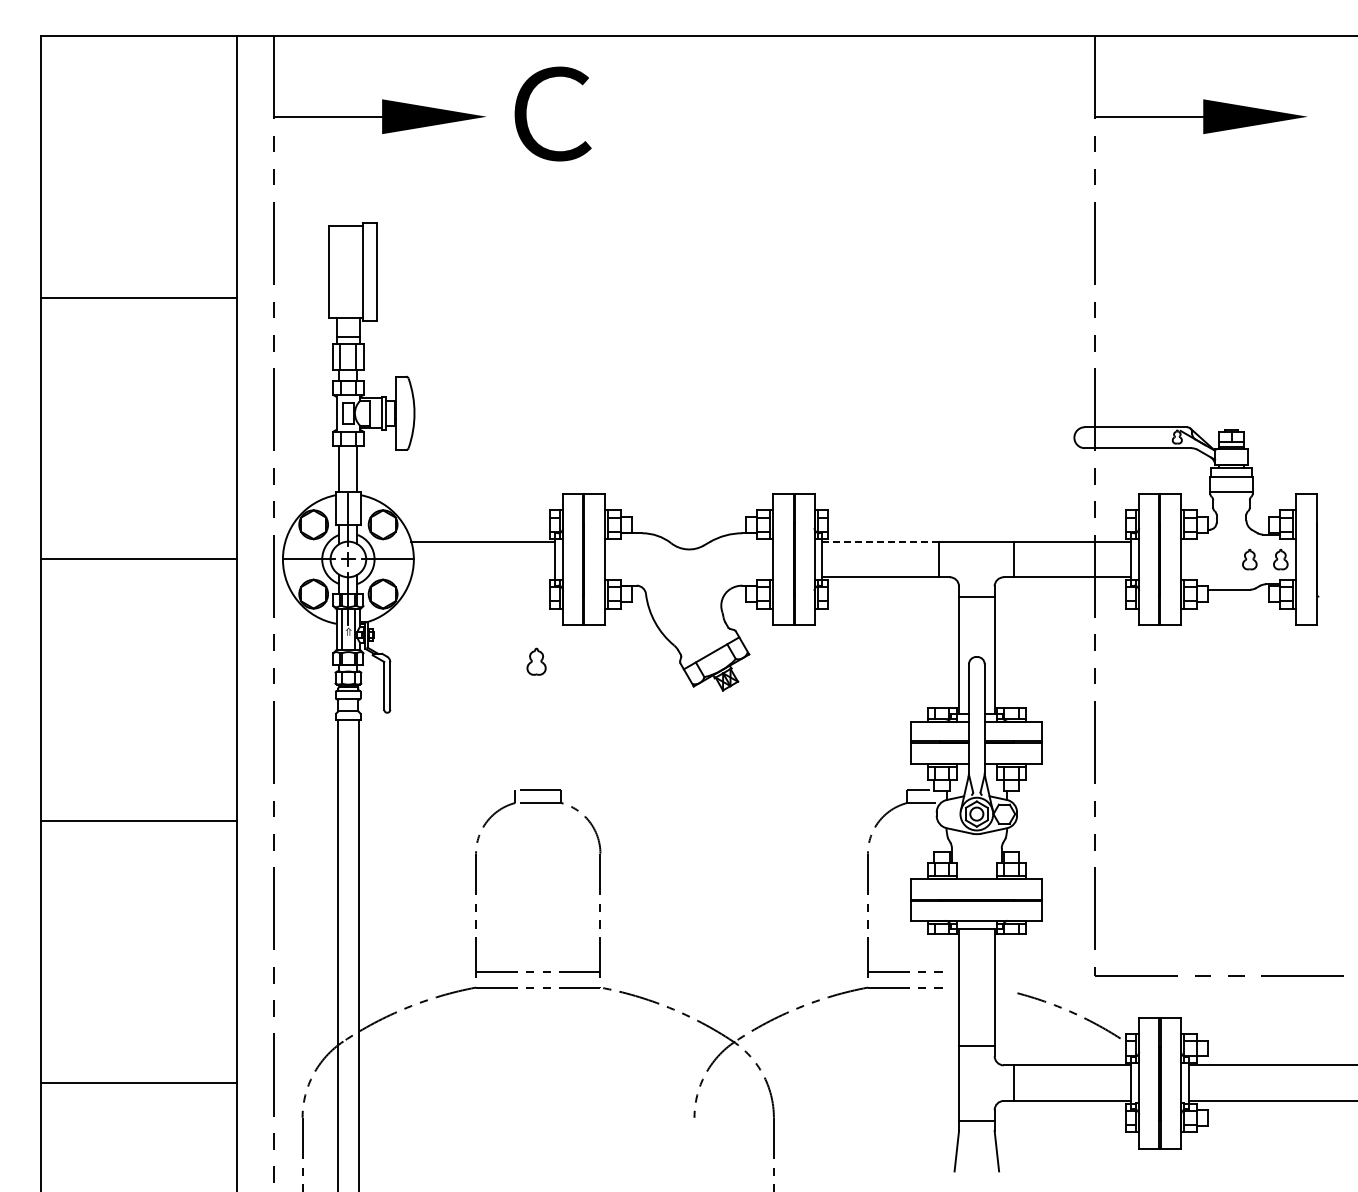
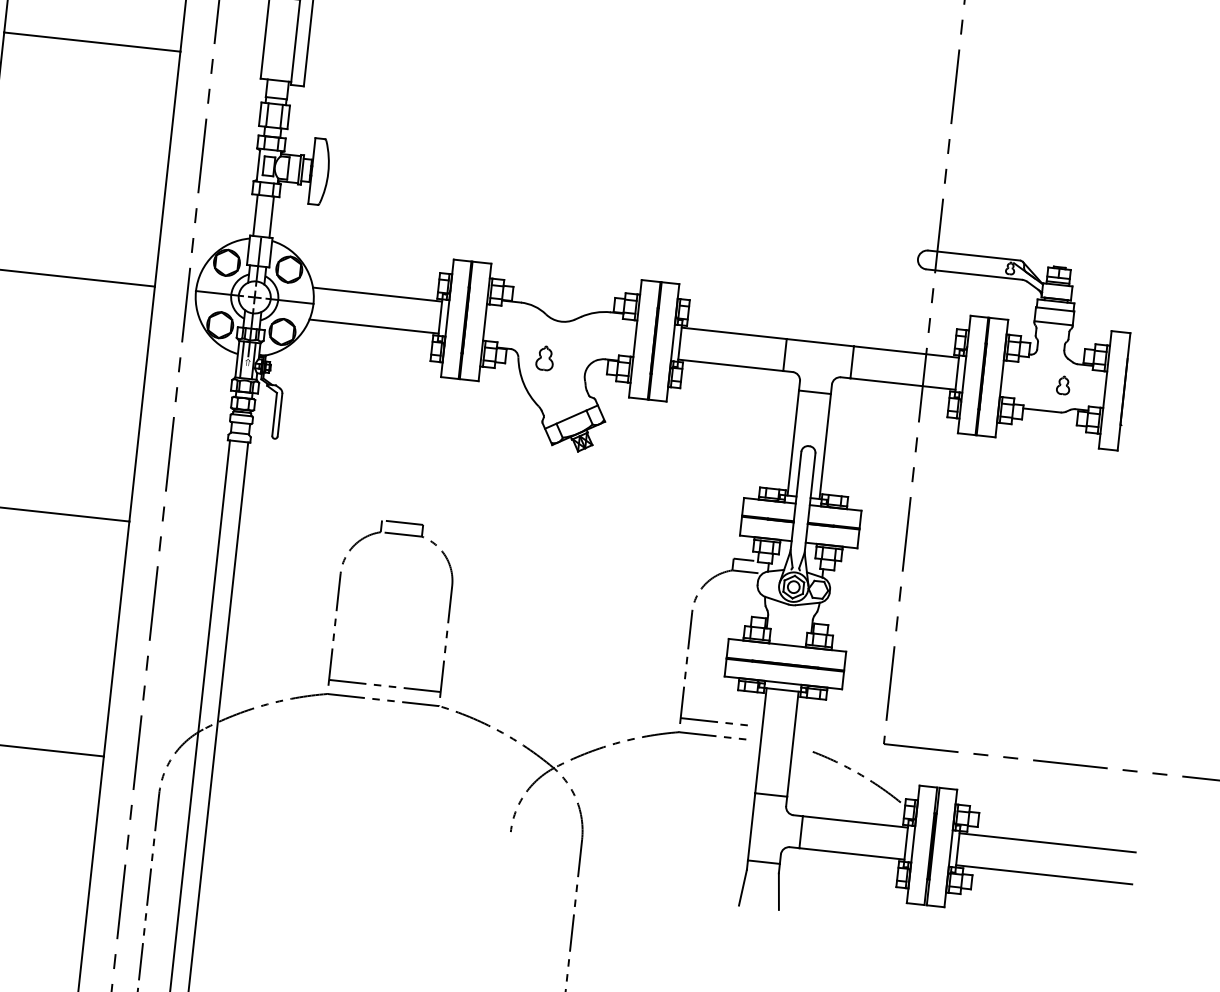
line: (880, 541) -> (733, 333), dashed -> solid
part: (1280, 559) -> (1091, 388), removed
line: (483, 577) -> (374, 326), added
part: (536, 661) -> (545, 358), moved

